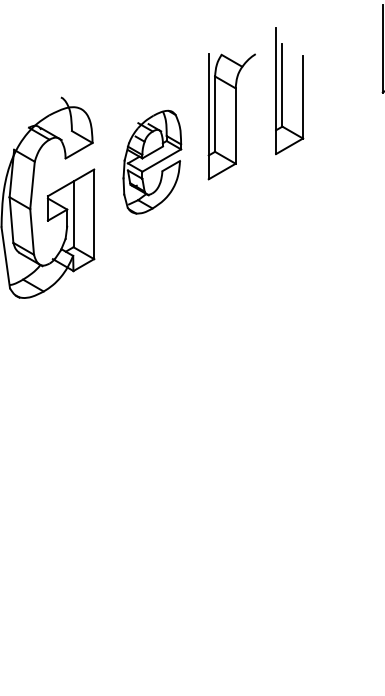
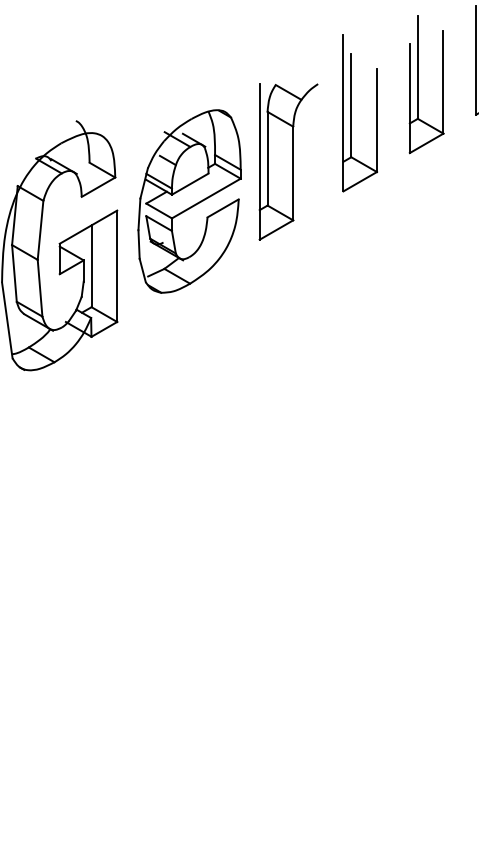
part: (336, 68) -> (418, 84), added
part: (231, 116) -> (288, 161), moved
part: (152, 162) -> (189, 201), size x1.43

